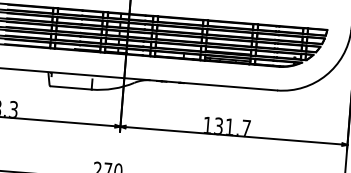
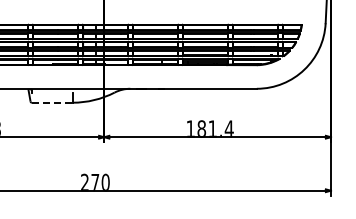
line: (71, 87) -> (52, 102), solid -> dashed
text: (232, 125) -> (215, 127), 131.7 -> 181.4

